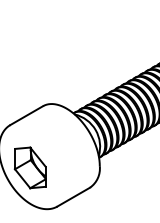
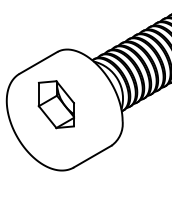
part: (29, 167) -> (55, 104), moved

